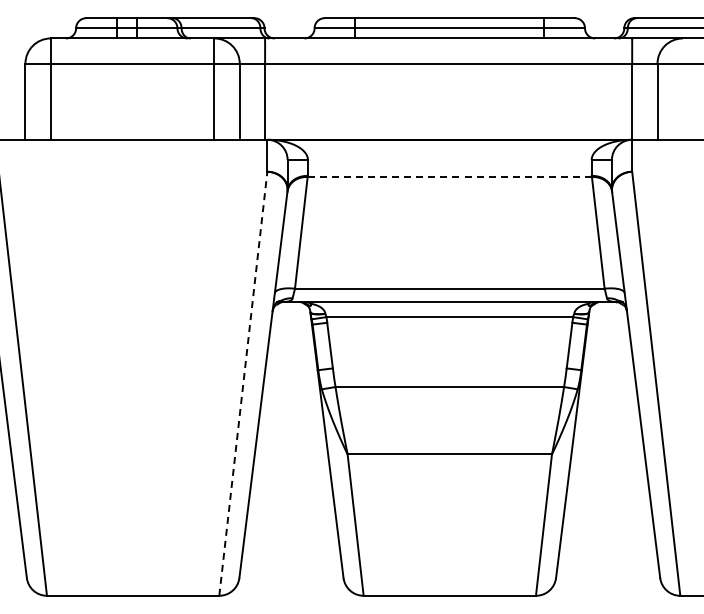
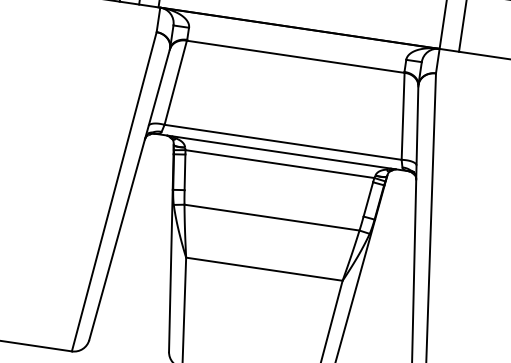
line: (450, 177) -> (296, 57), dashed -> solid
line: (243, 383) -> (114, 191), dashed -> solid

